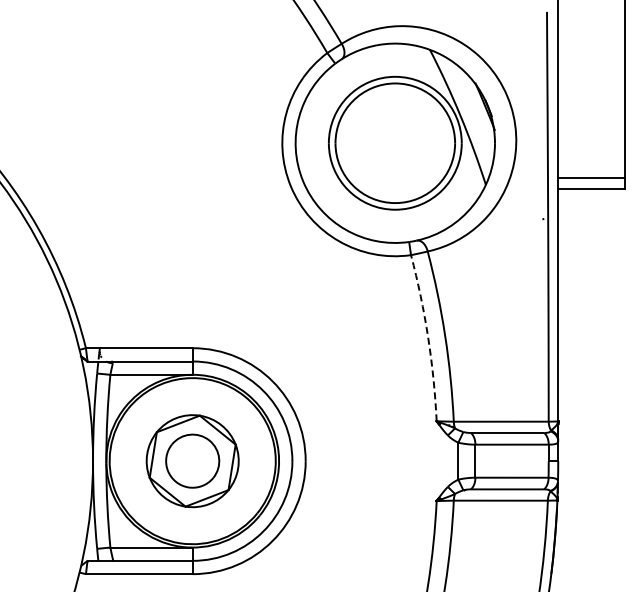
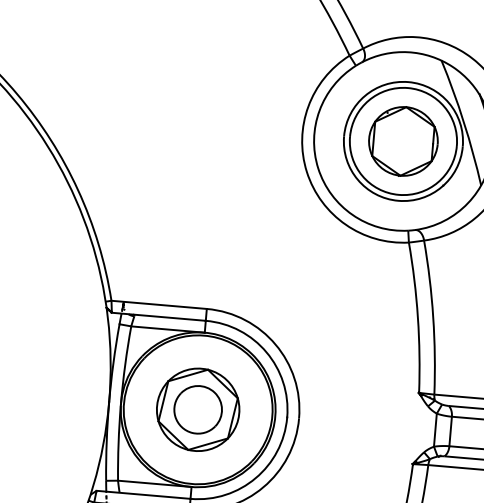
part: (395, 142) -> (403, 140), added
arc: (428, 337) -> (418, 317), dashed -> solid

